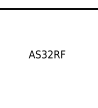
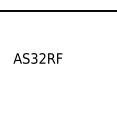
text: (46, 54) -> (37, 58), moved

